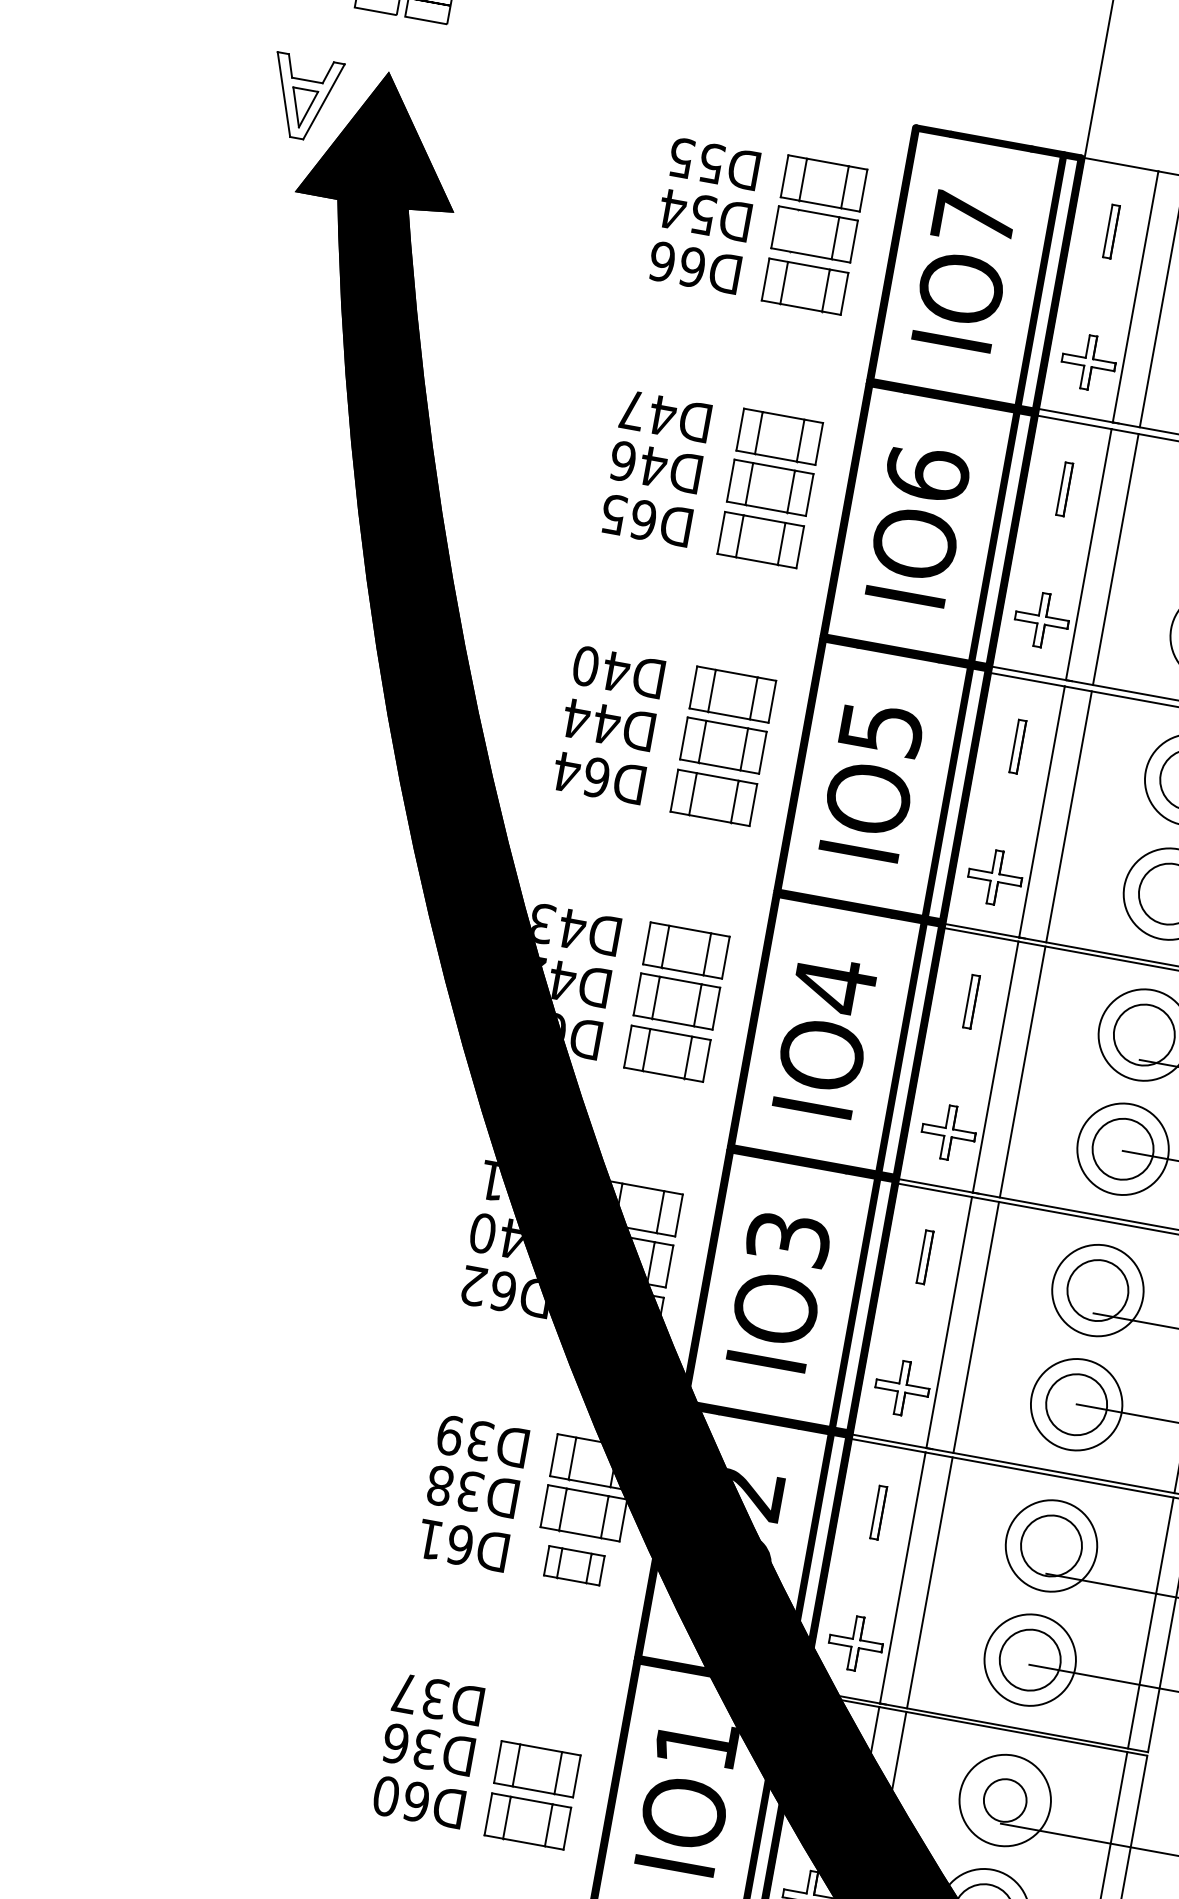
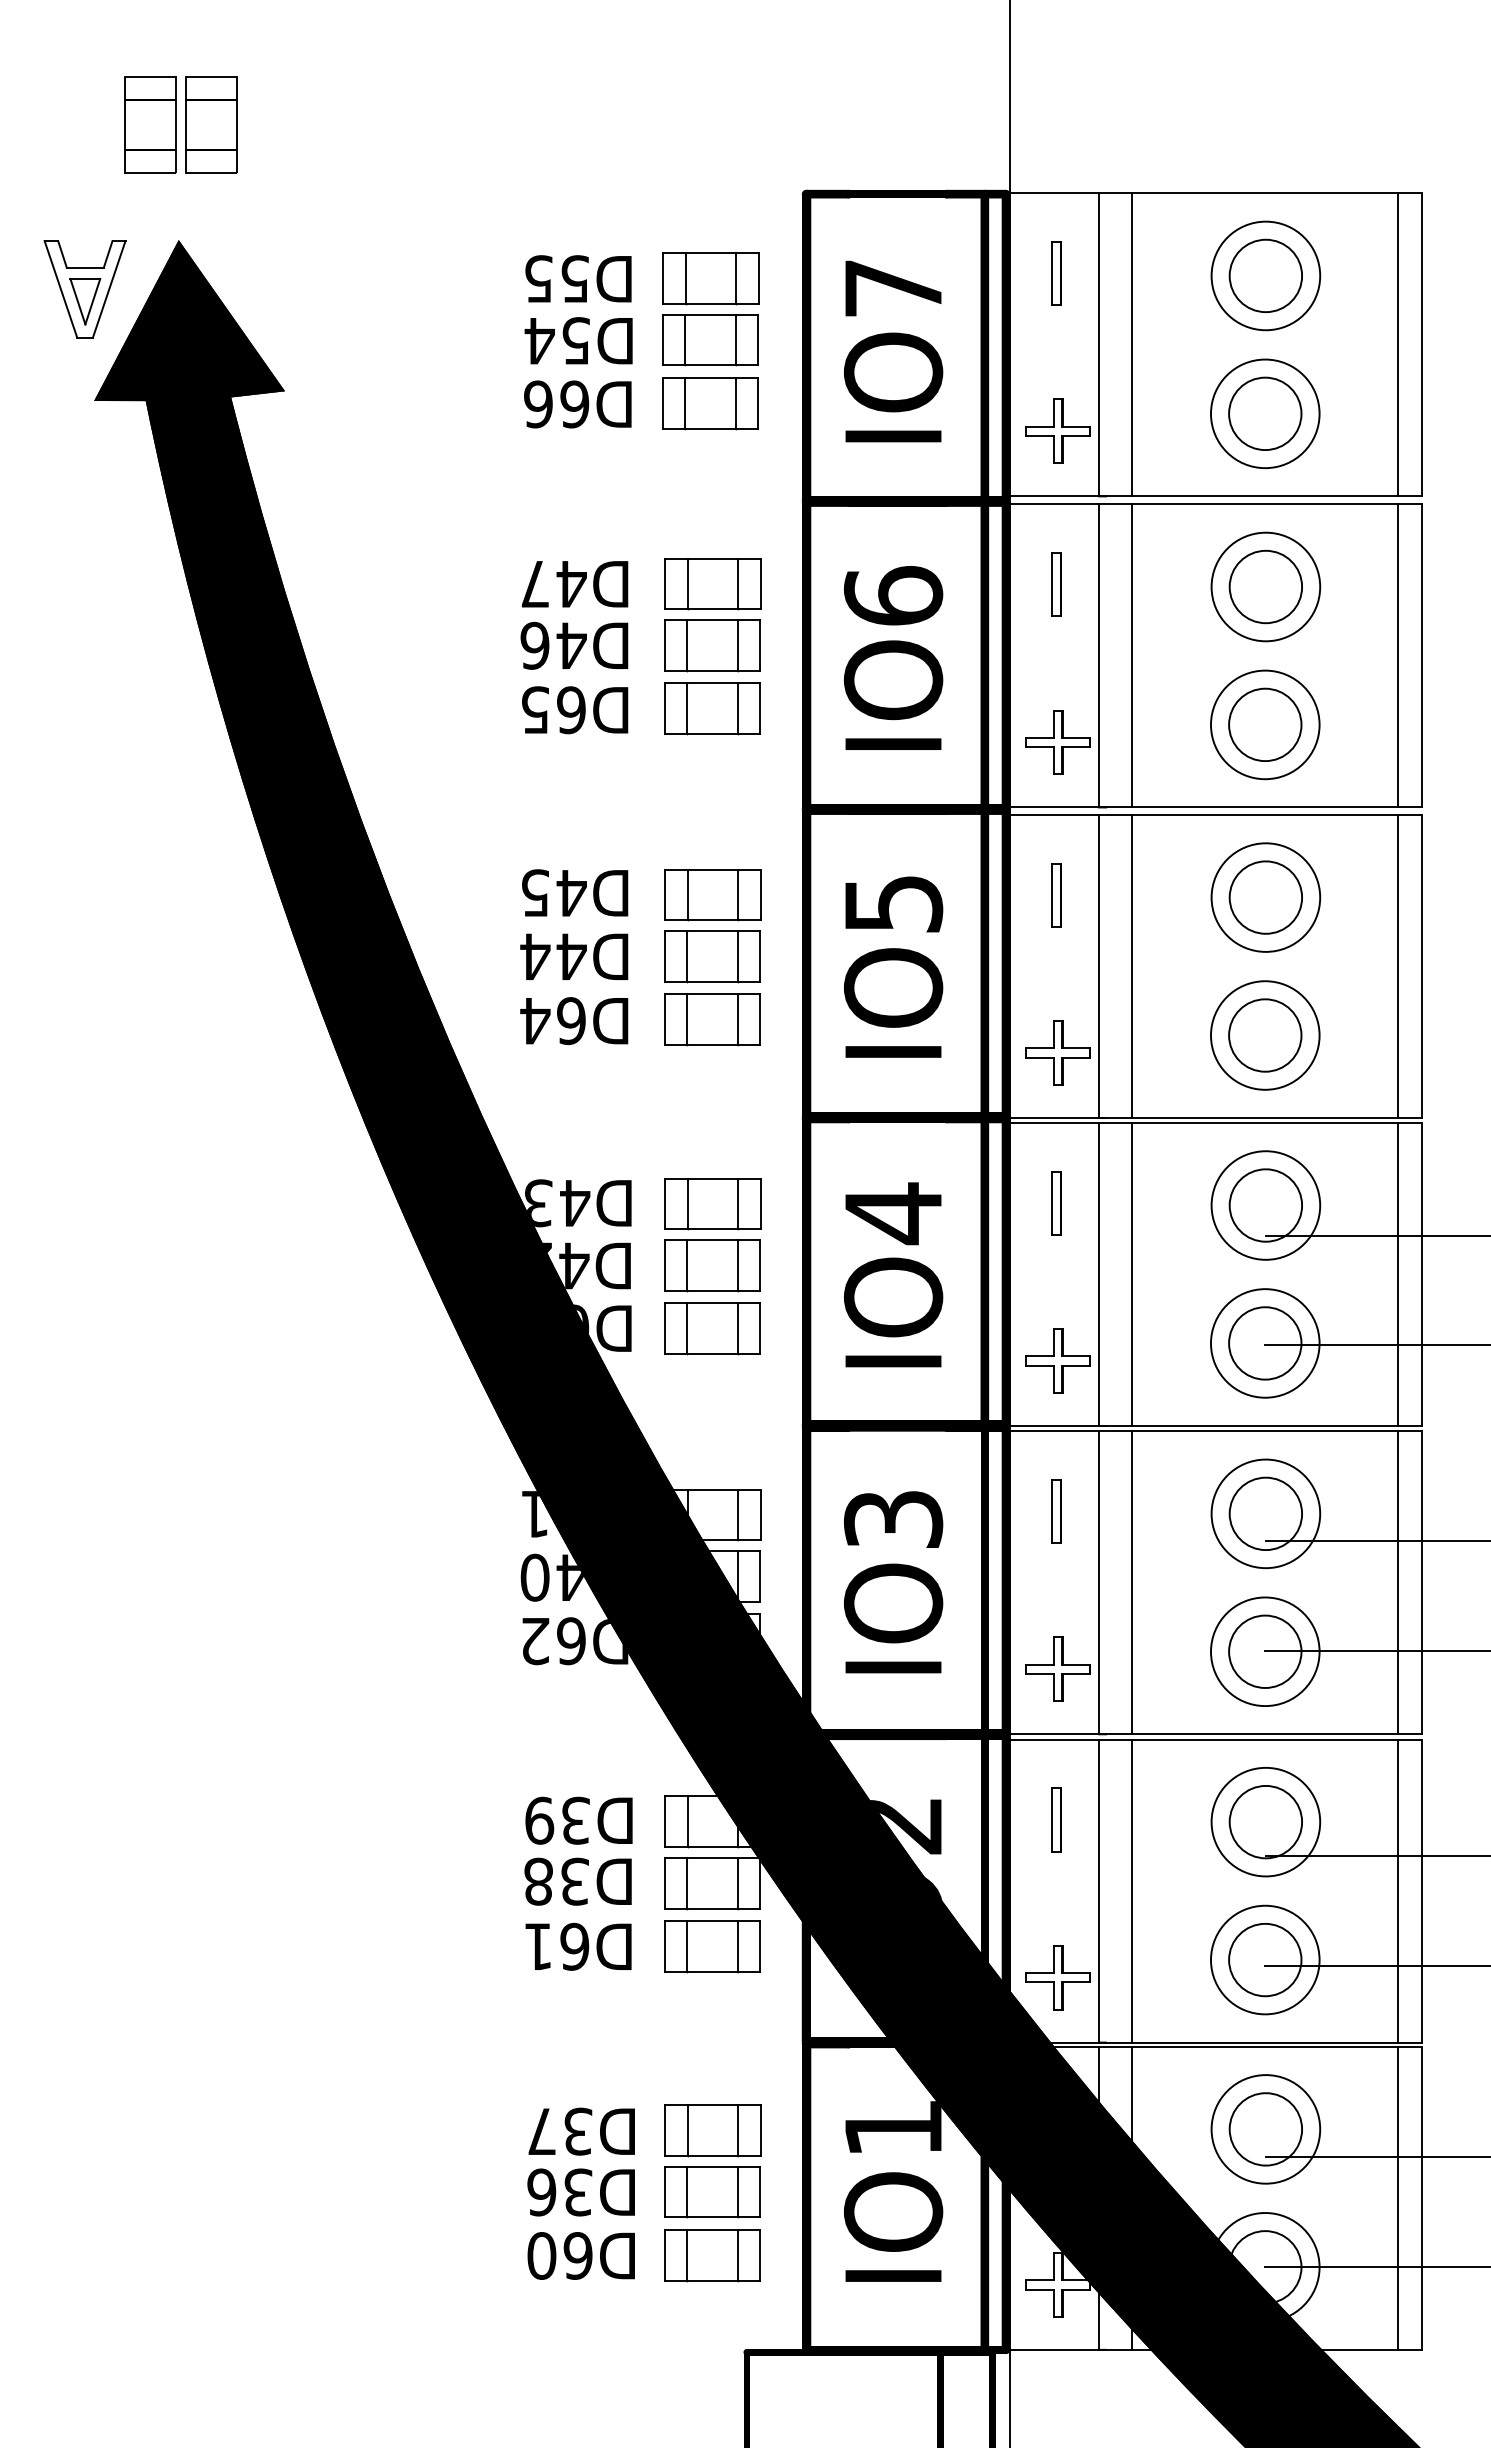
line: (793, 230) -> (685, 339), added
text: (585, 666) -> (534, 893), D40 -> D45
part: (574, 1565) -> (712, 1946), size x1.43
part: (546, 1718) -> (712, 2130), added
circle: (1004, 1800) -> (1265, 2129), size x1.43

